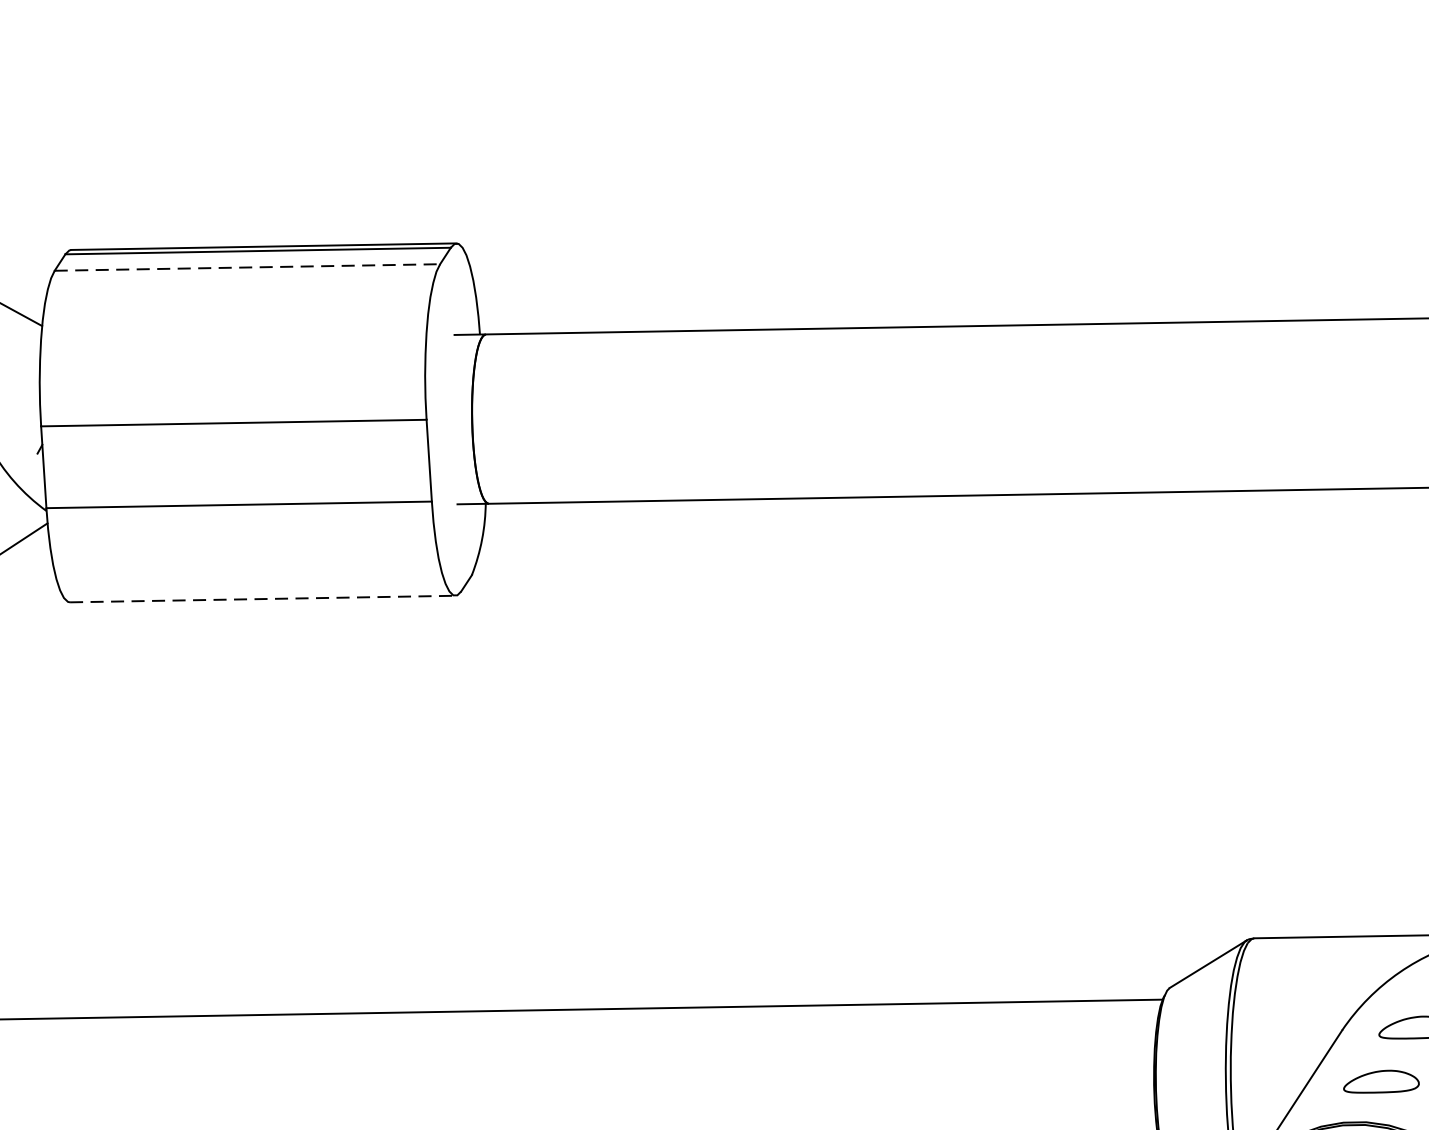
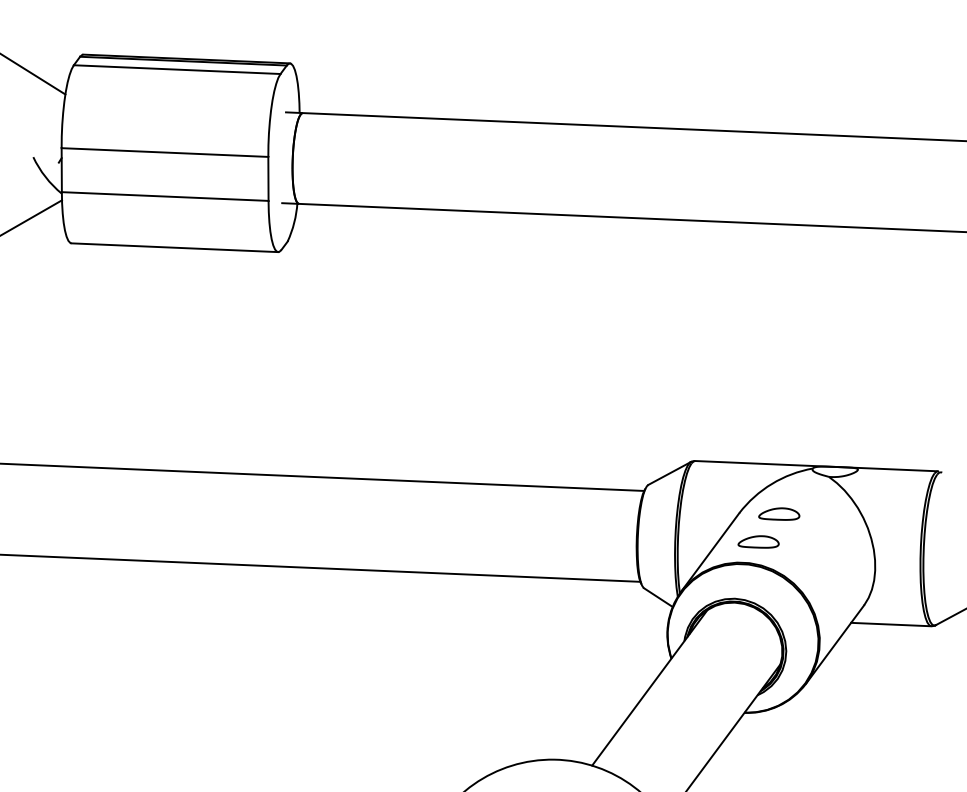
line: (247, 267) -> (177, 69), dashed -> solid
line: (263, 598) -> (175, 247), dashed -> solid

